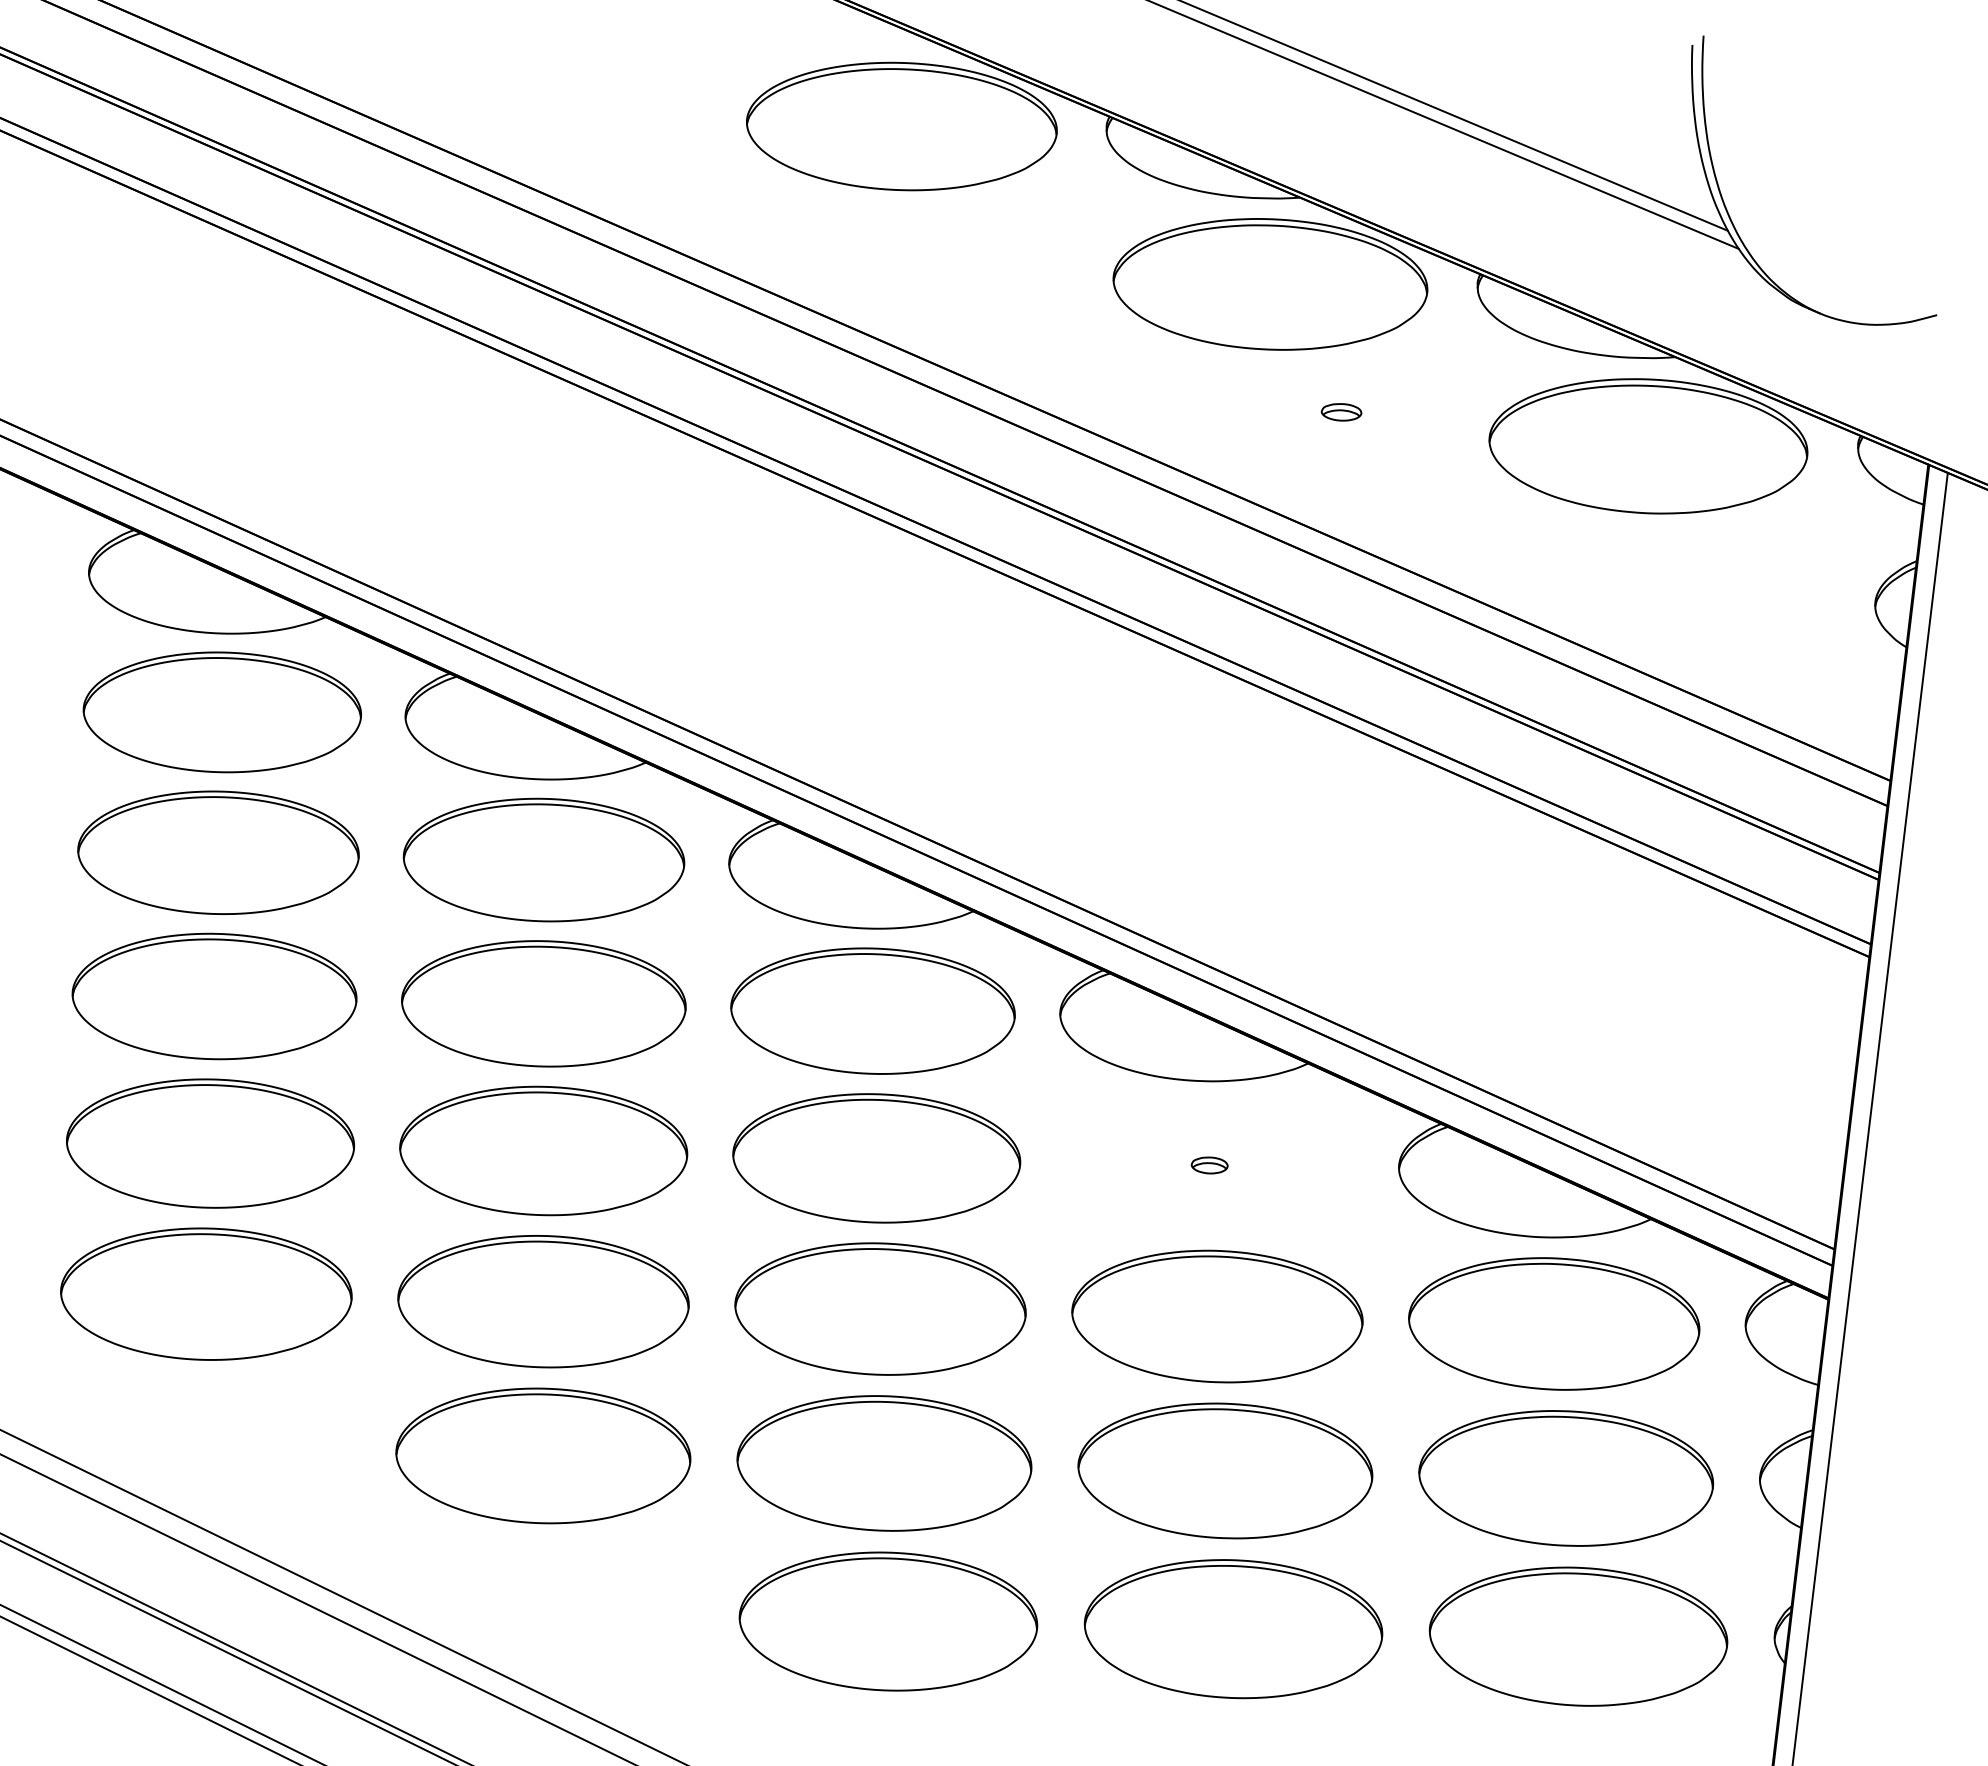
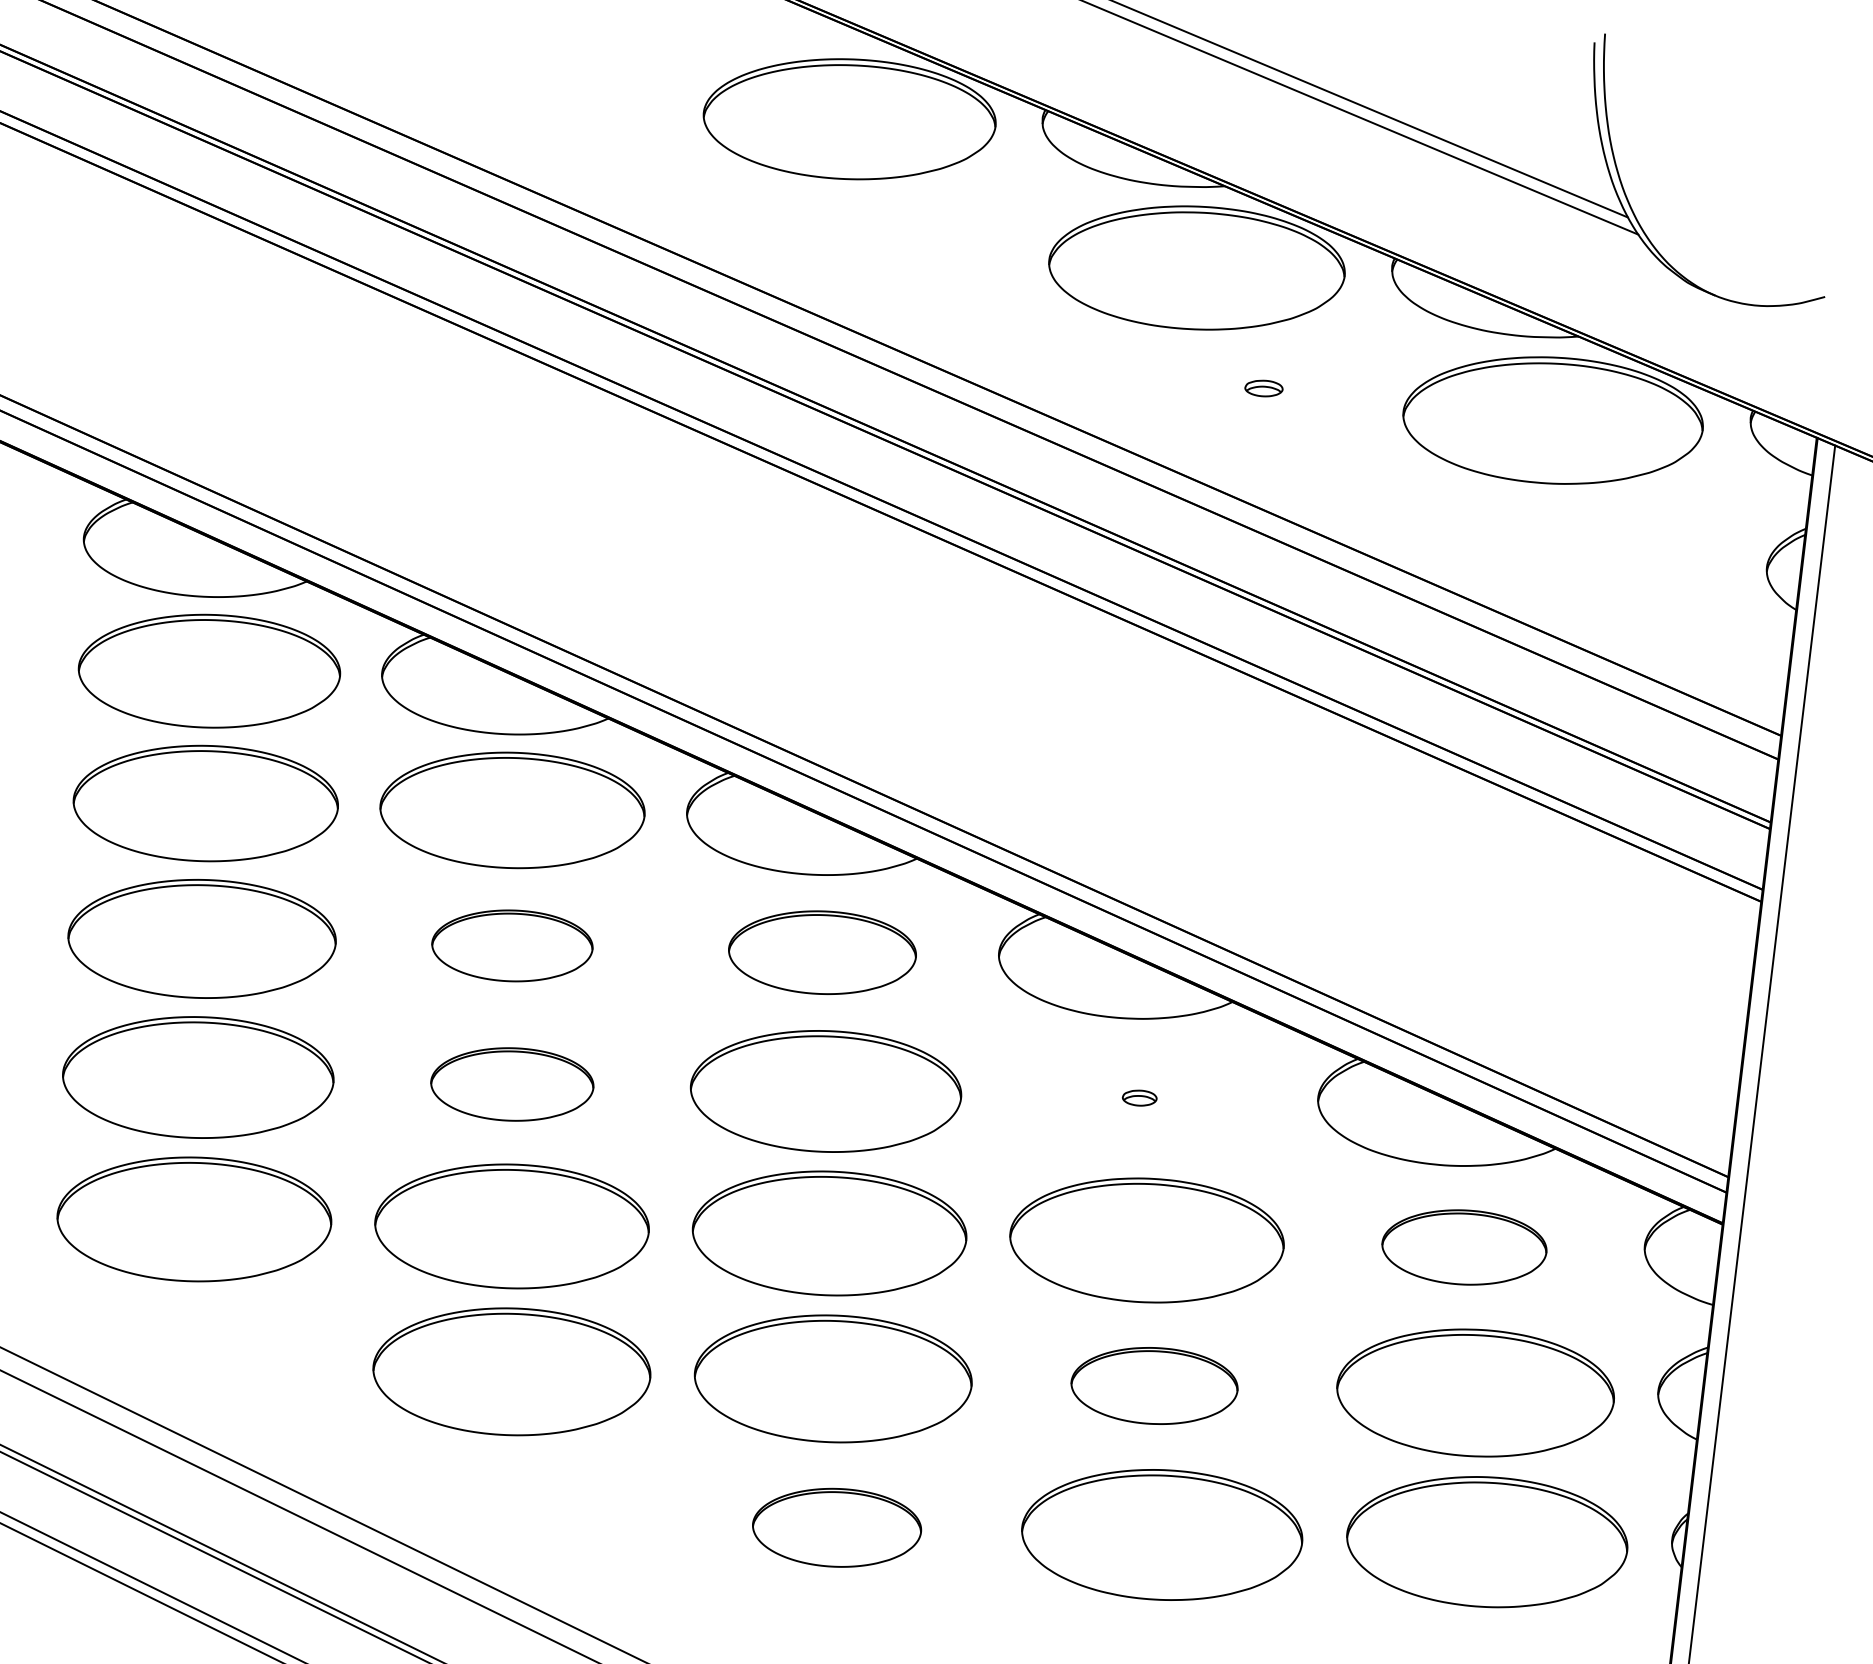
part: (543, 1003) -> (512, 945), size x0.6
part: (872, 1010) -> (822, 952), size x0.7
part: (543, 1150) -> (512, 1084), size x0.6
part: (1554, 1323) -> (1464, 1247), size x0.6
part: (1225, 1470) -> (1154, 1385), size x0.6
part: (888, 1621) -> (837, 1527), size x0.6

